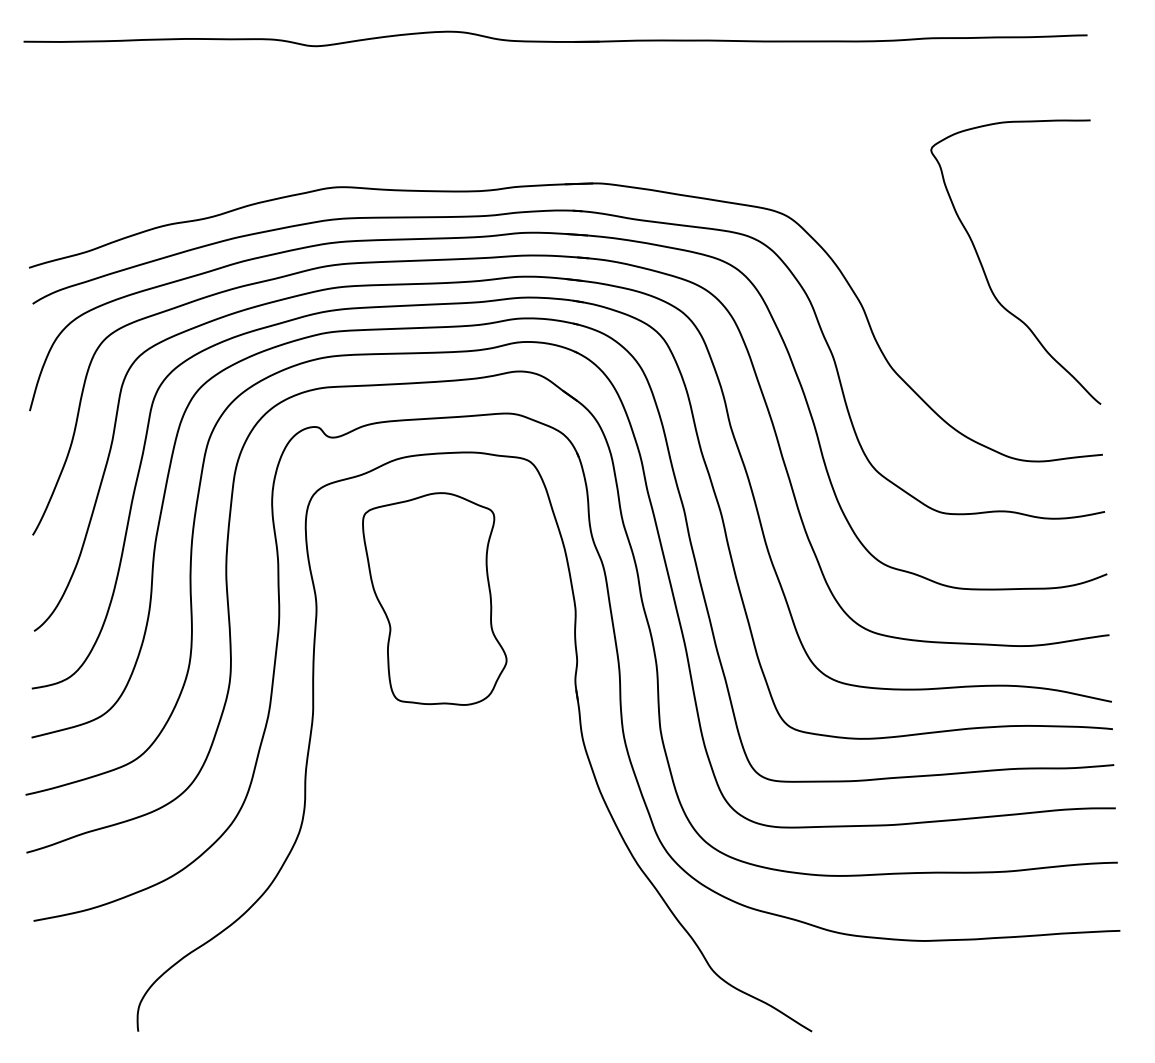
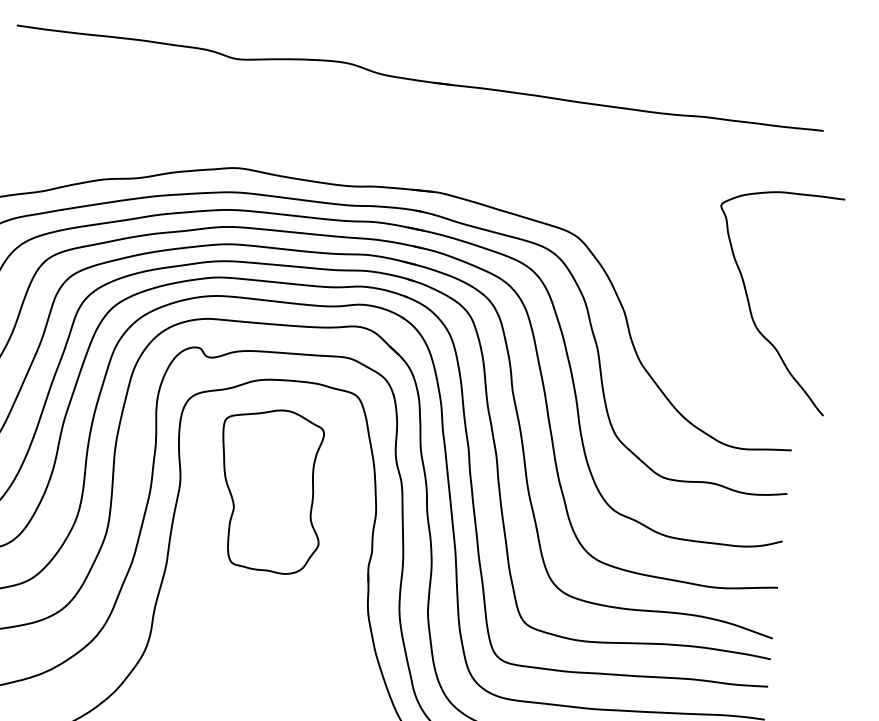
curve: (986, 274) -> (750, 305), moved

